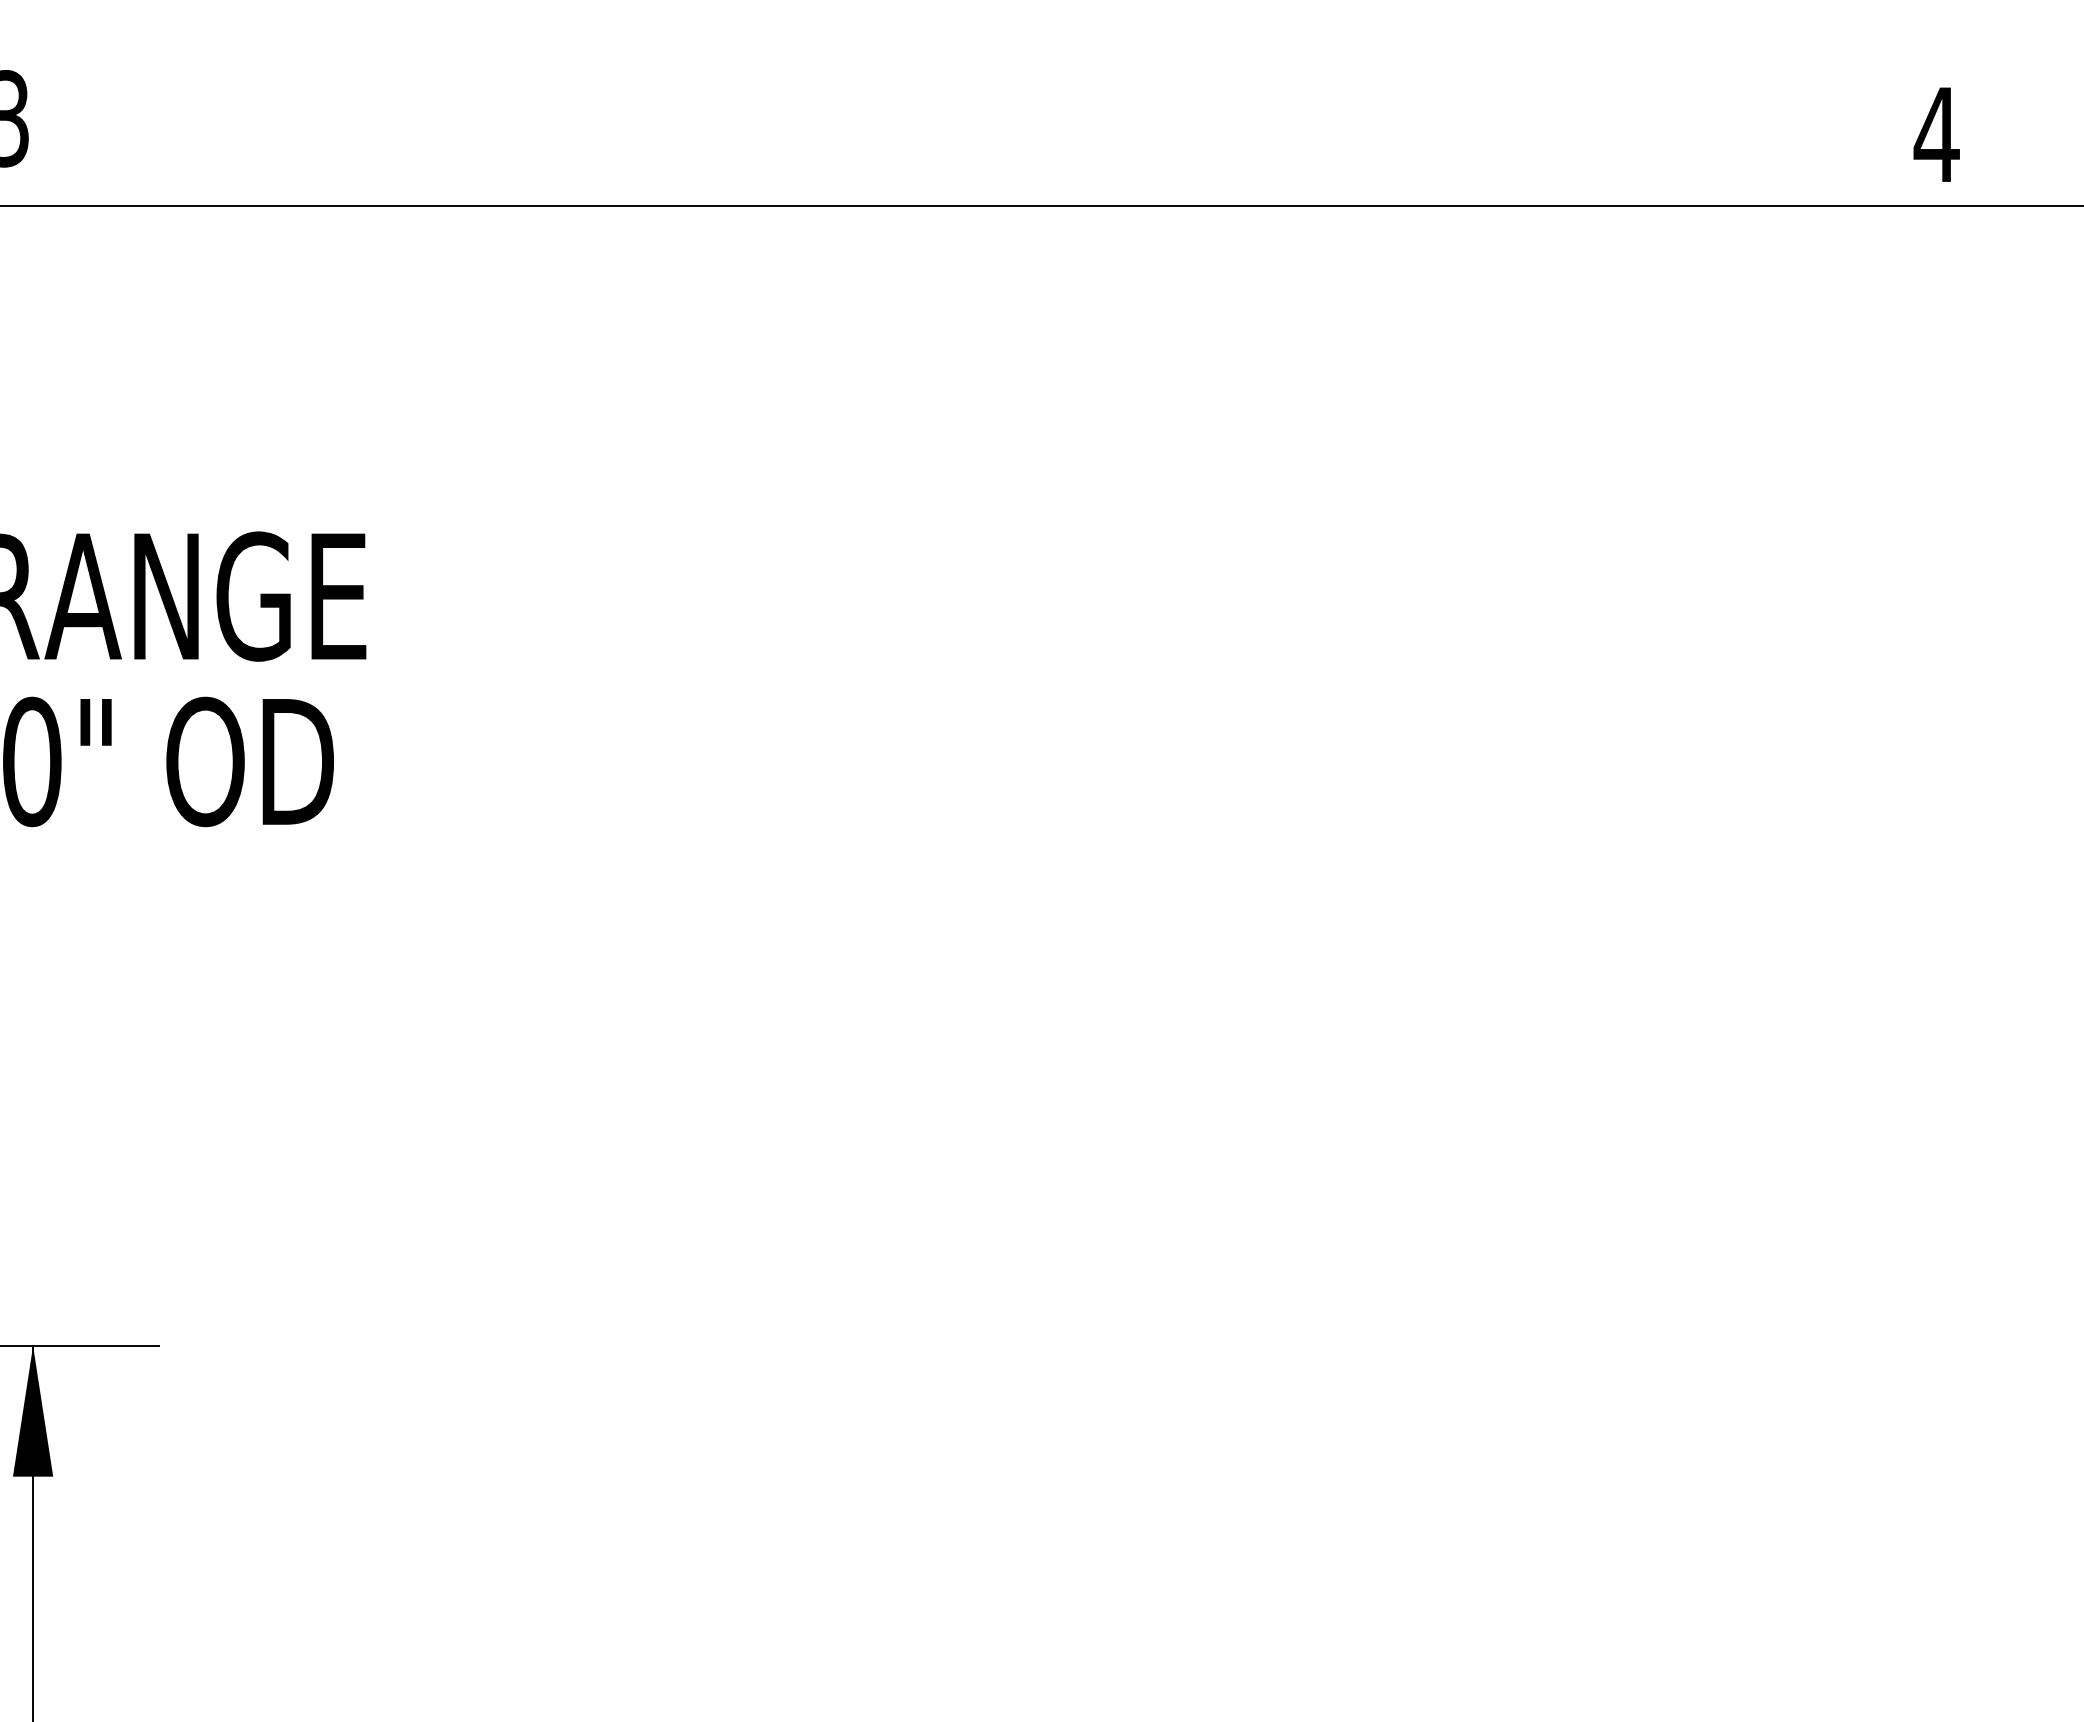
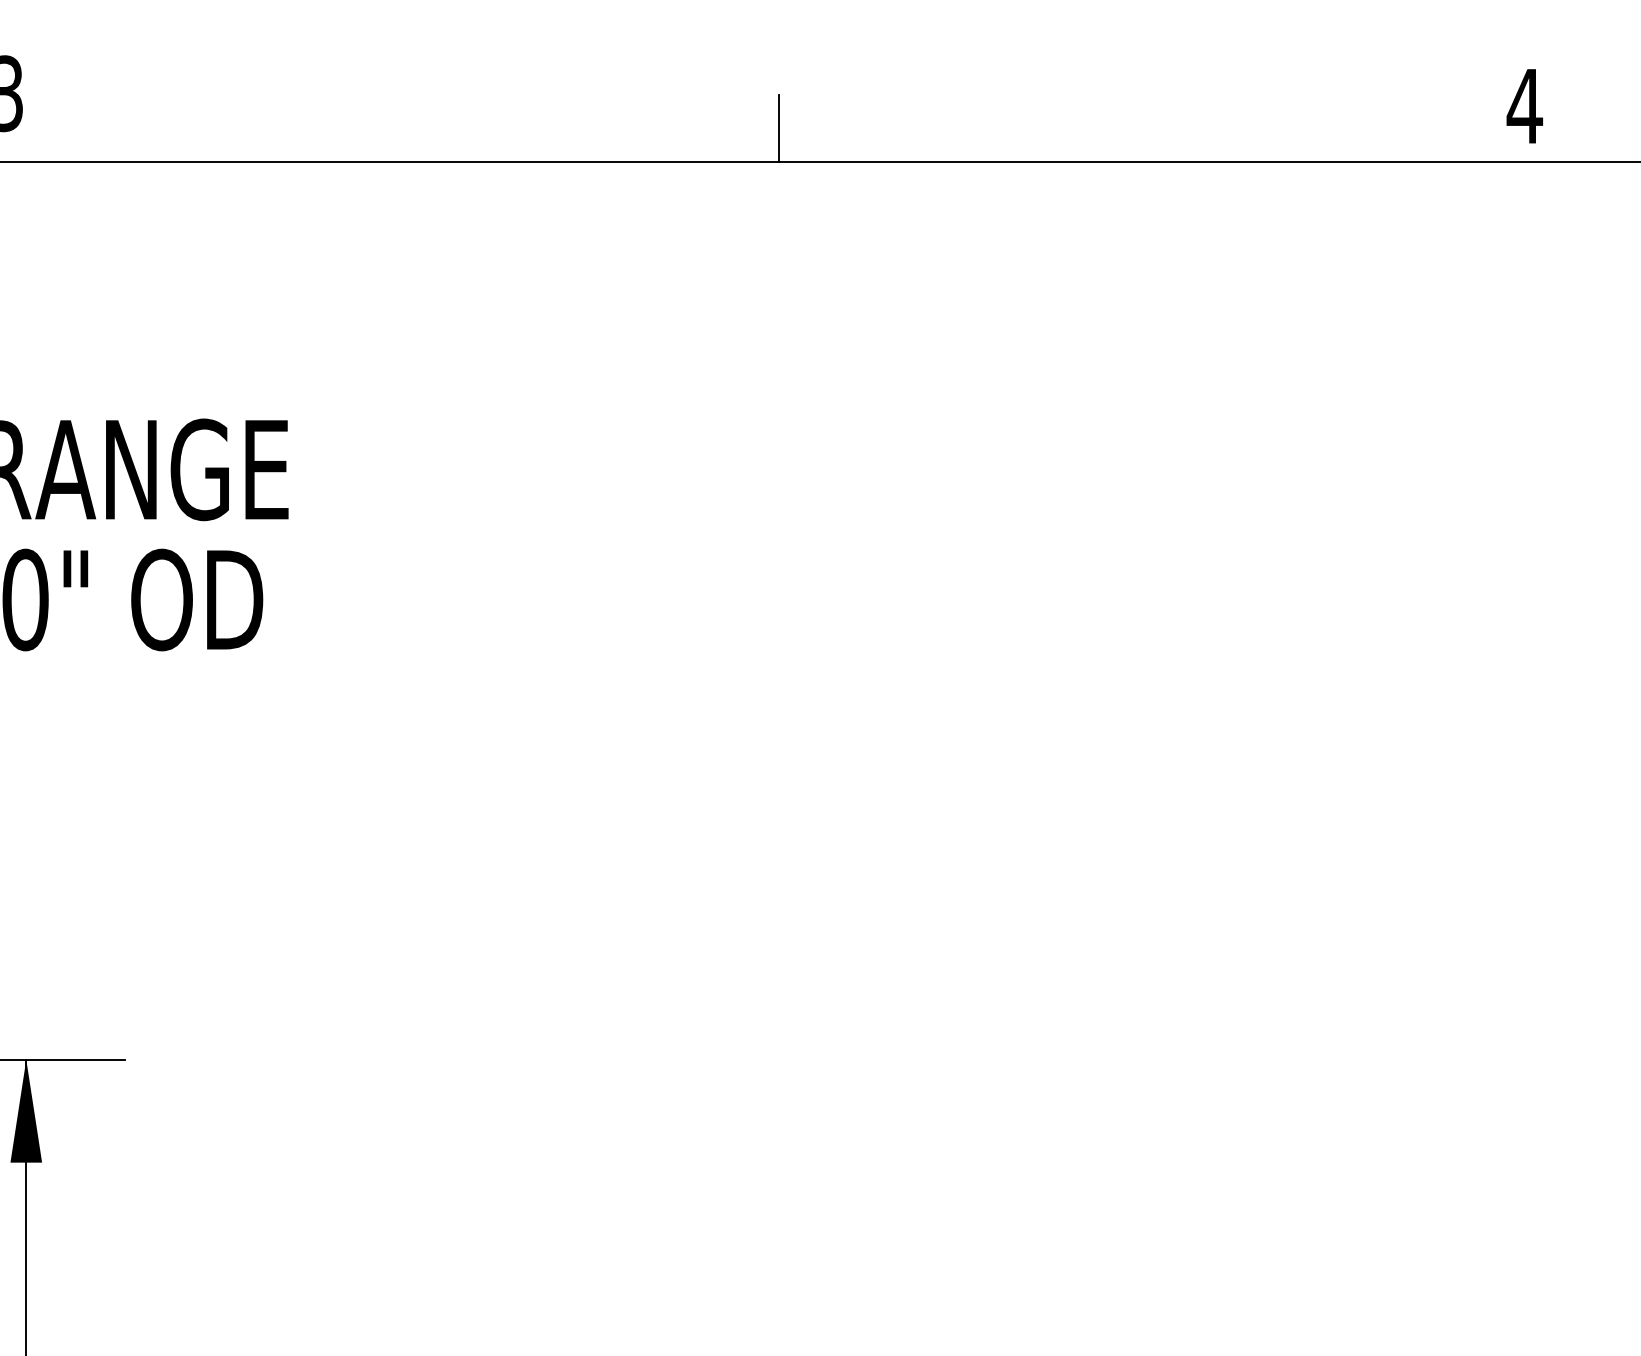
line: (989, 163) -> (779, 128), added

